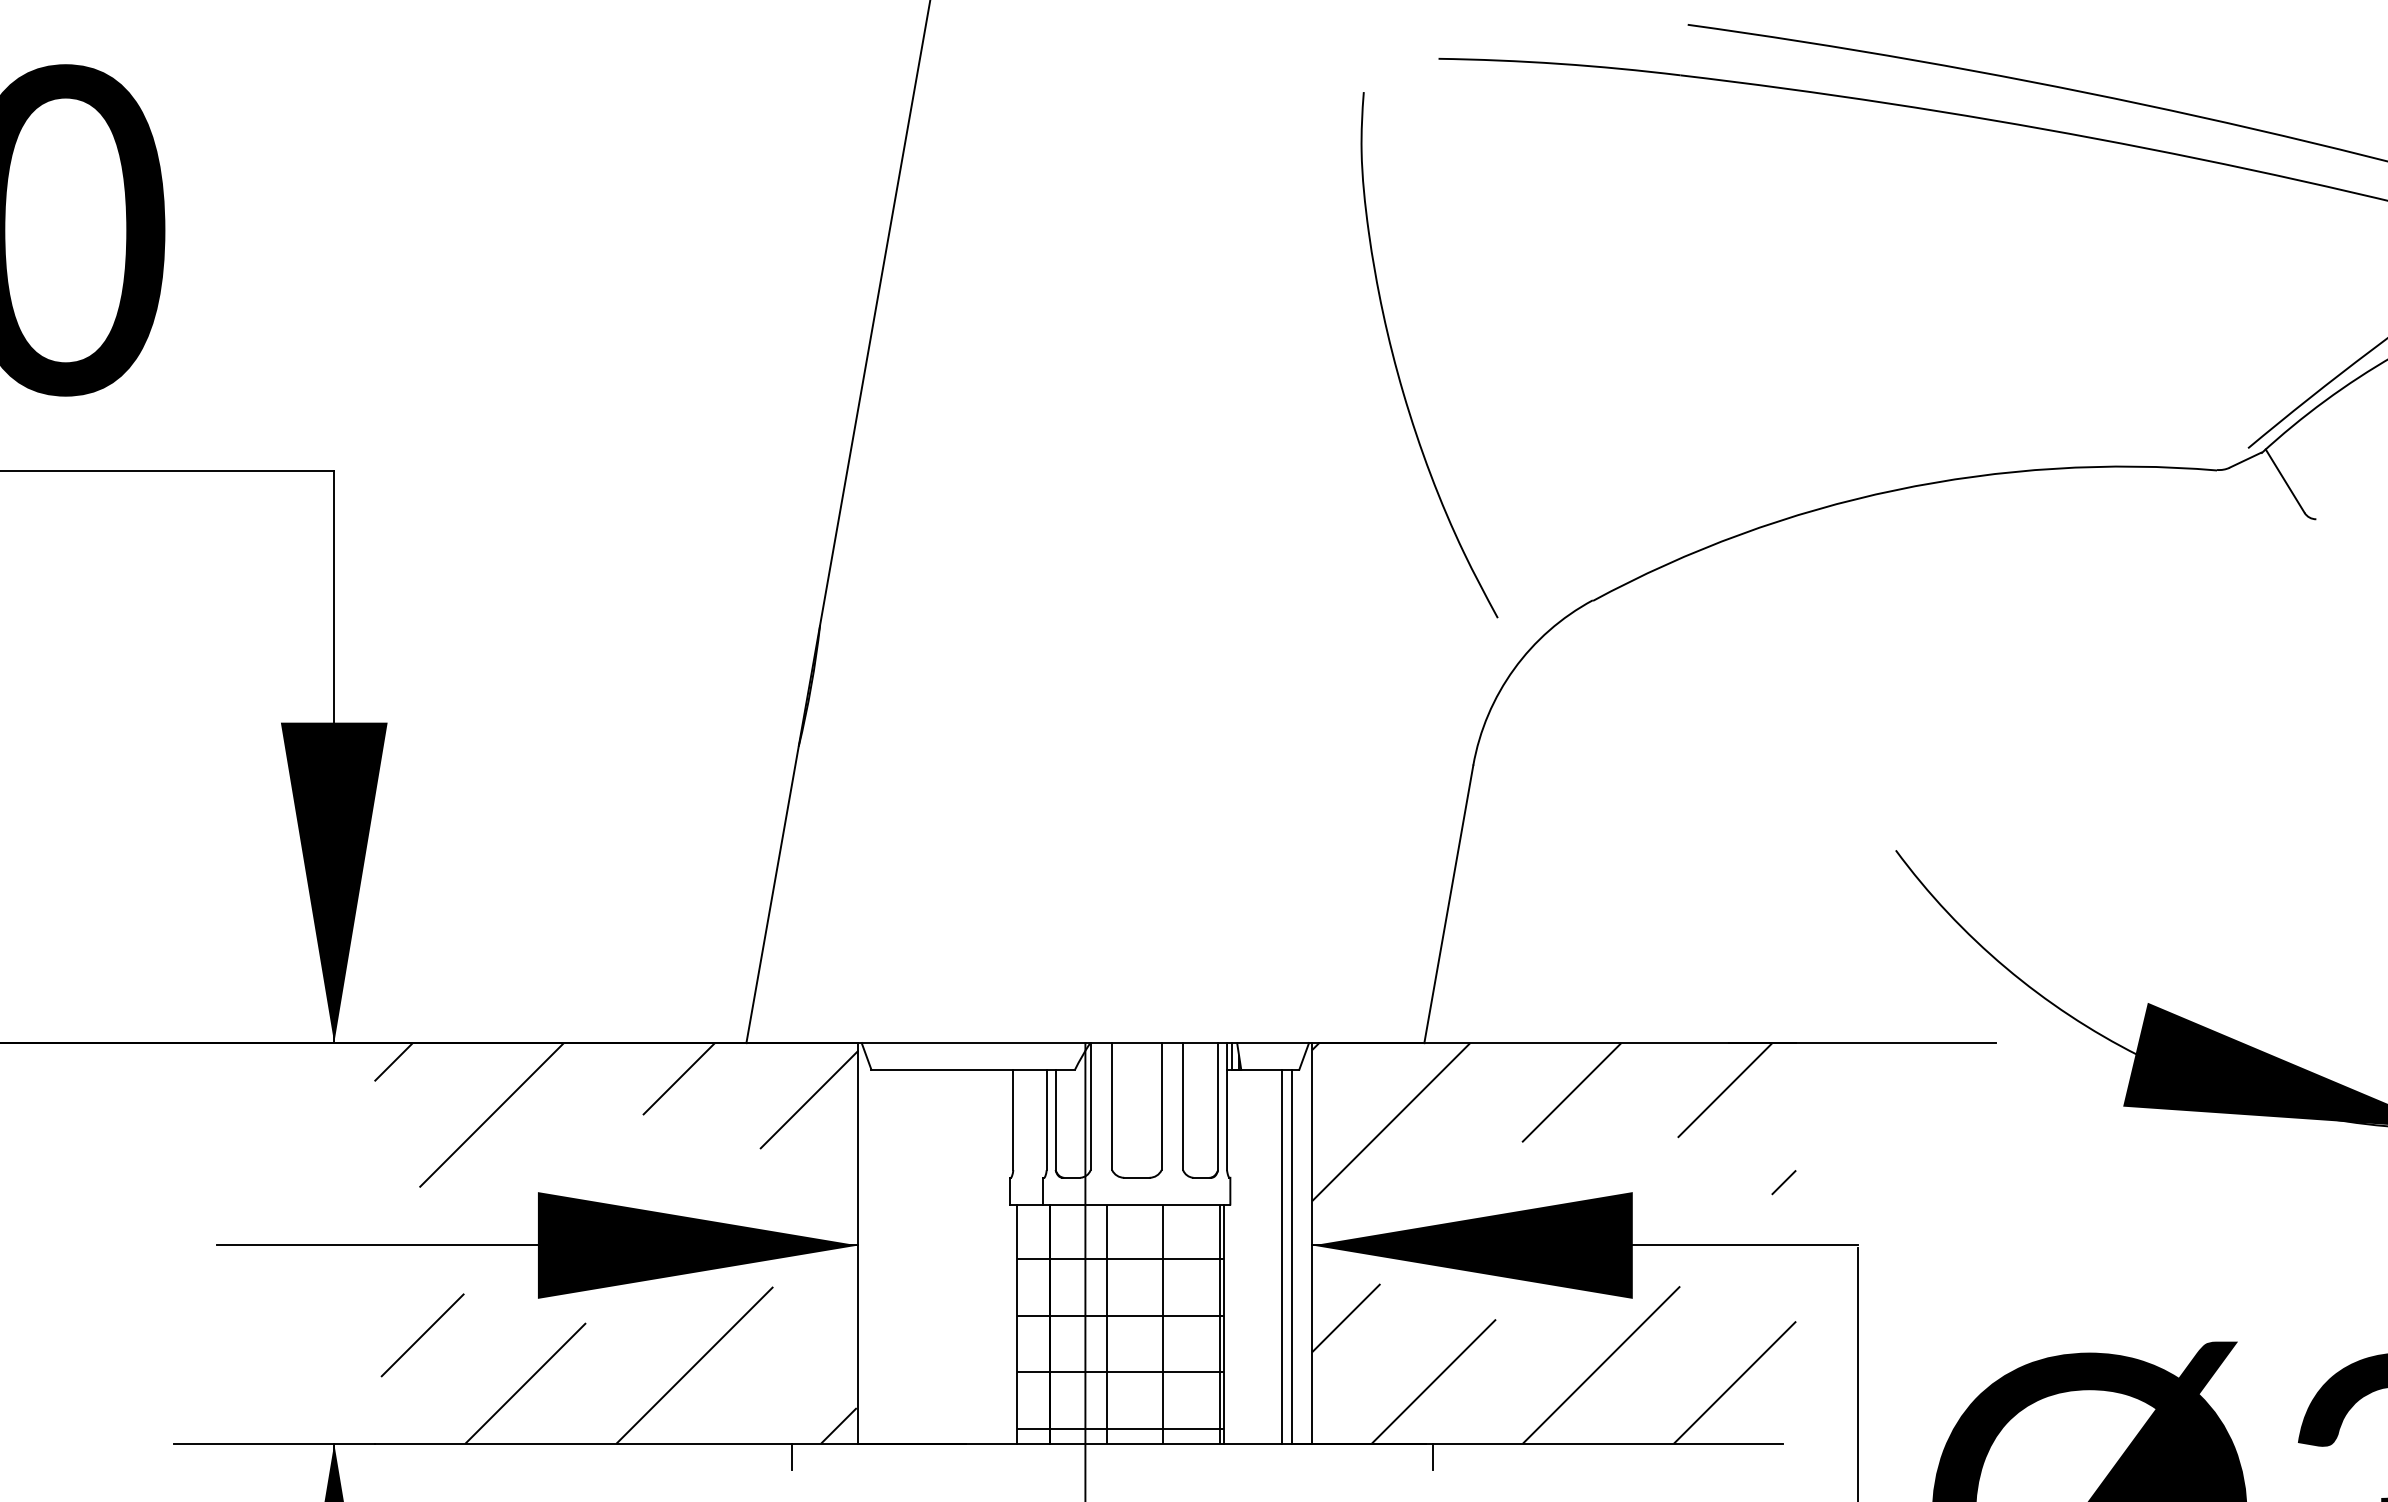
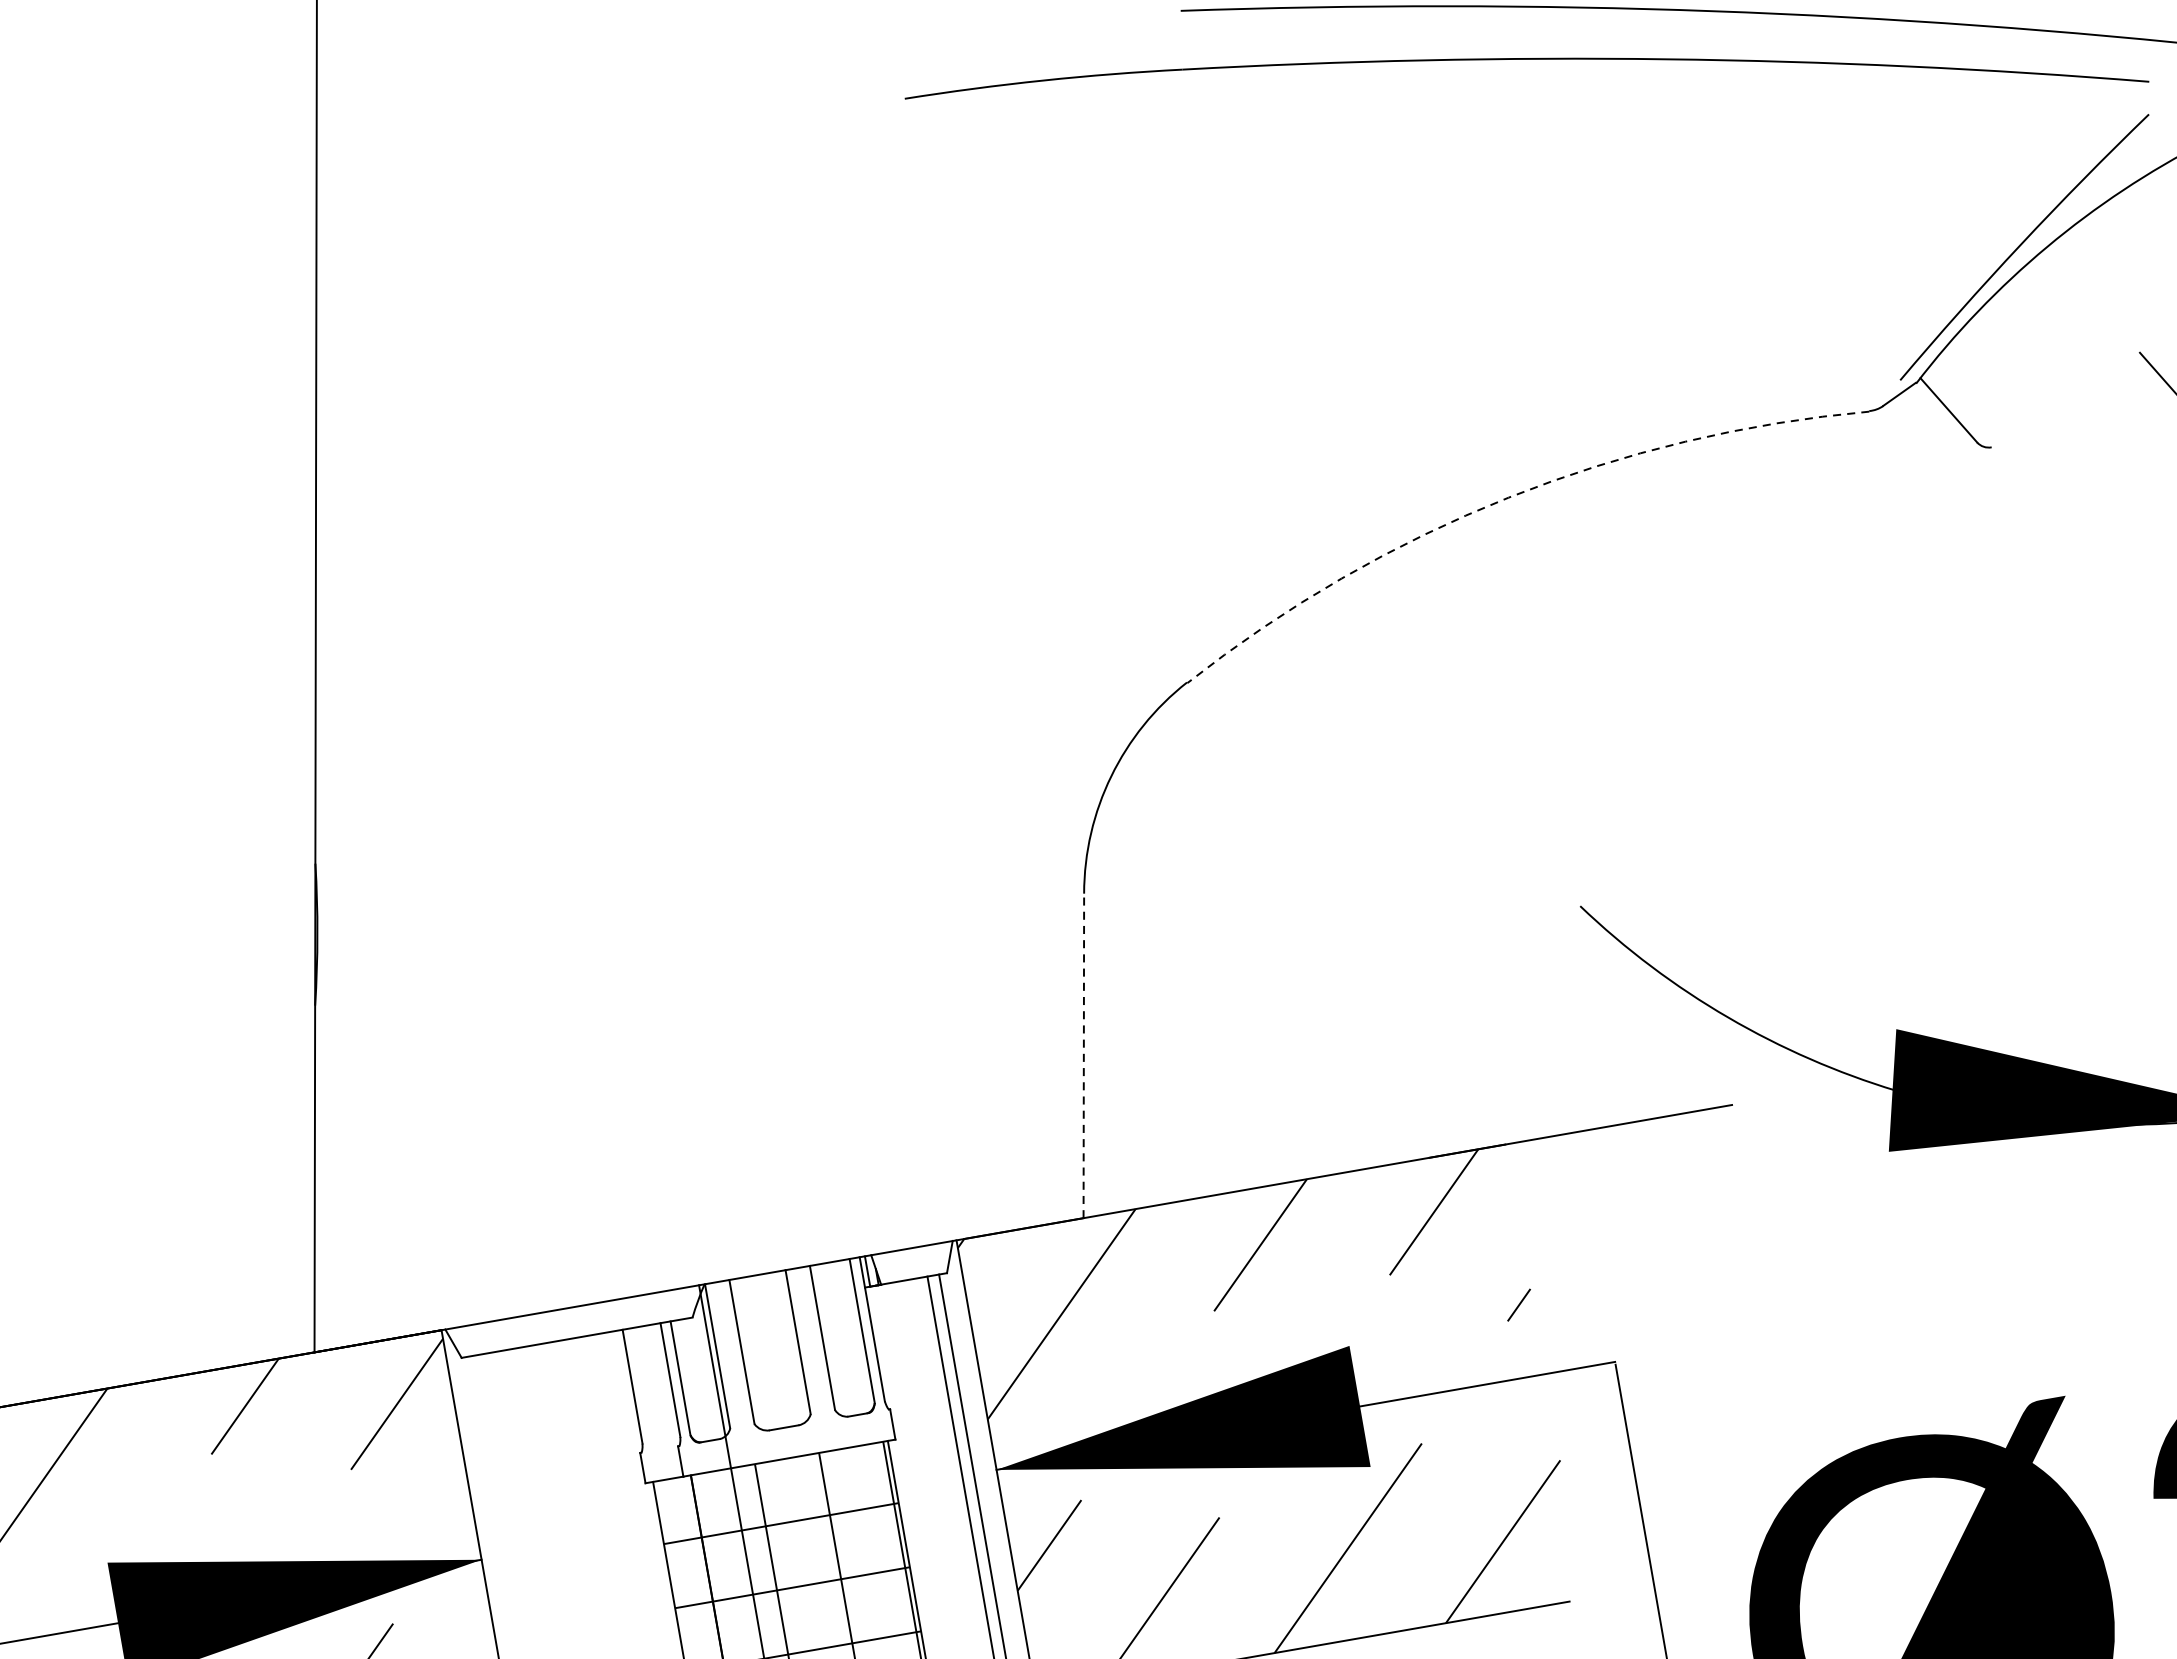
curve: (1396, 363) -> (917, 452), removed
arc: (1895, 490) -> (1508, 498), solid -> dashed
line: (1448, 904) -> (1083, 1056), solid -> dashed

